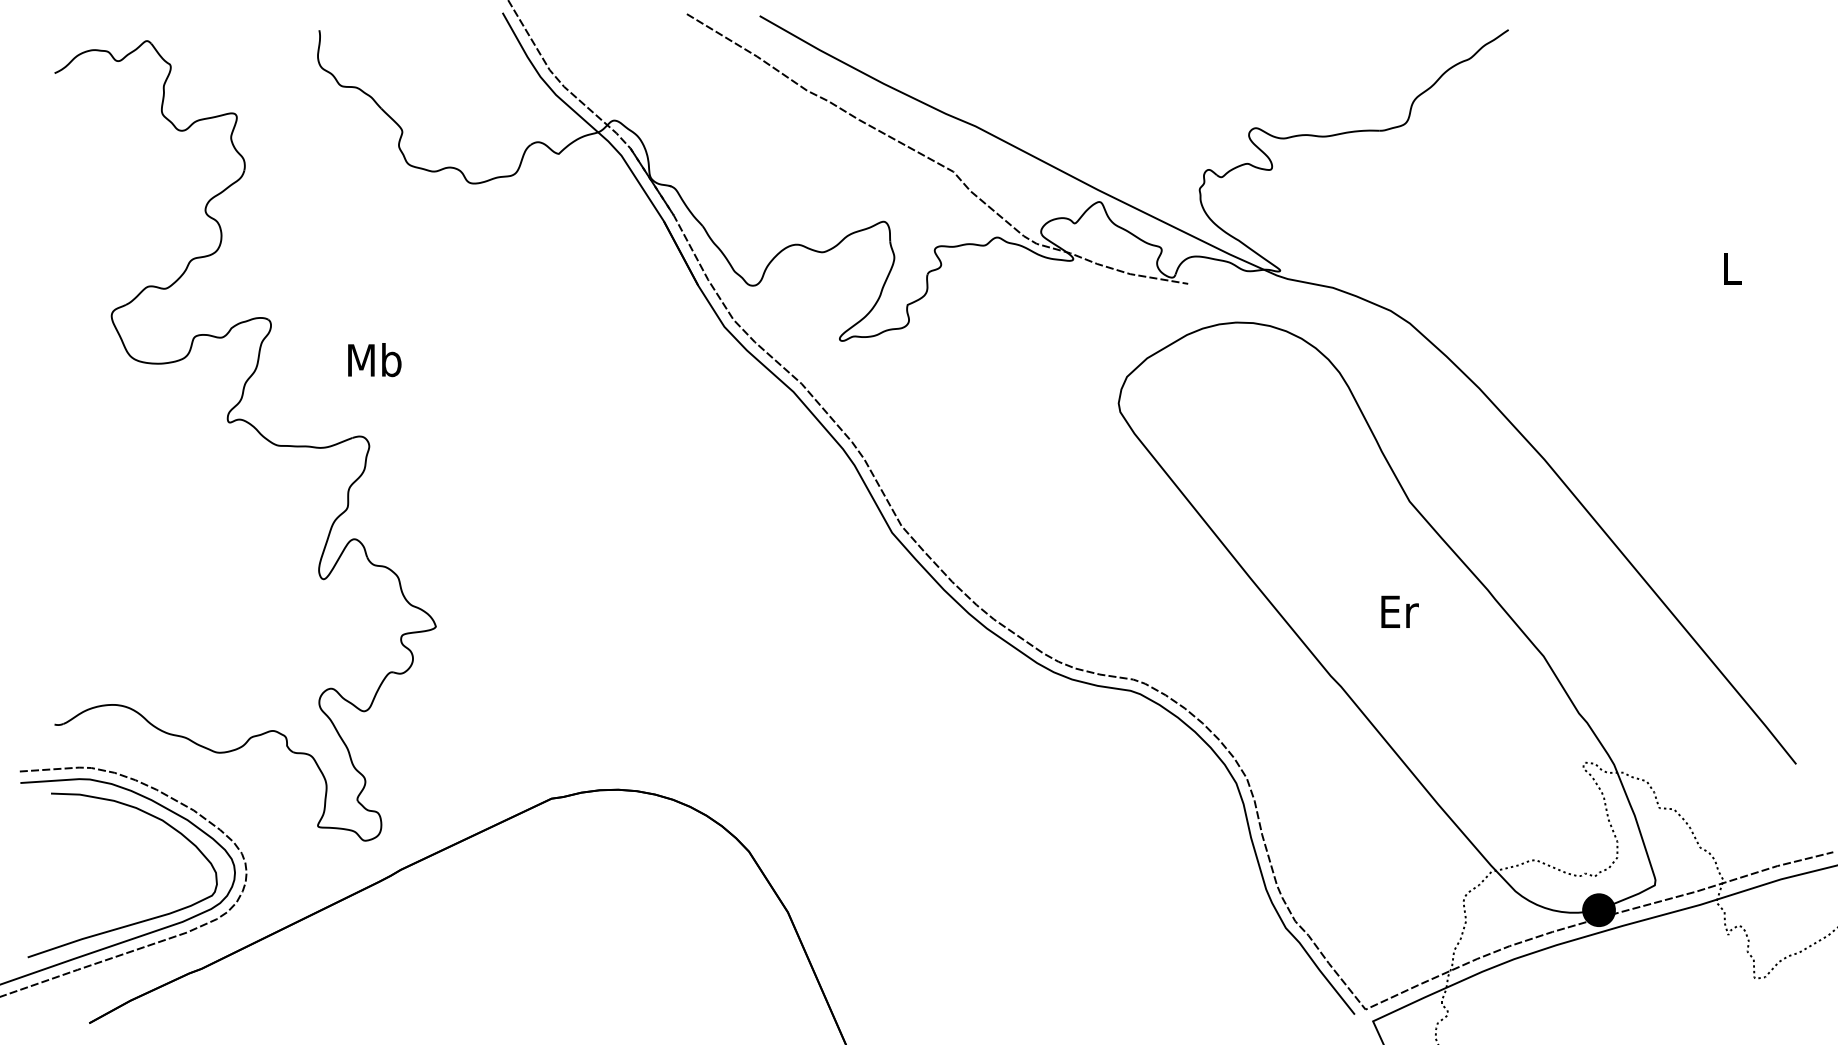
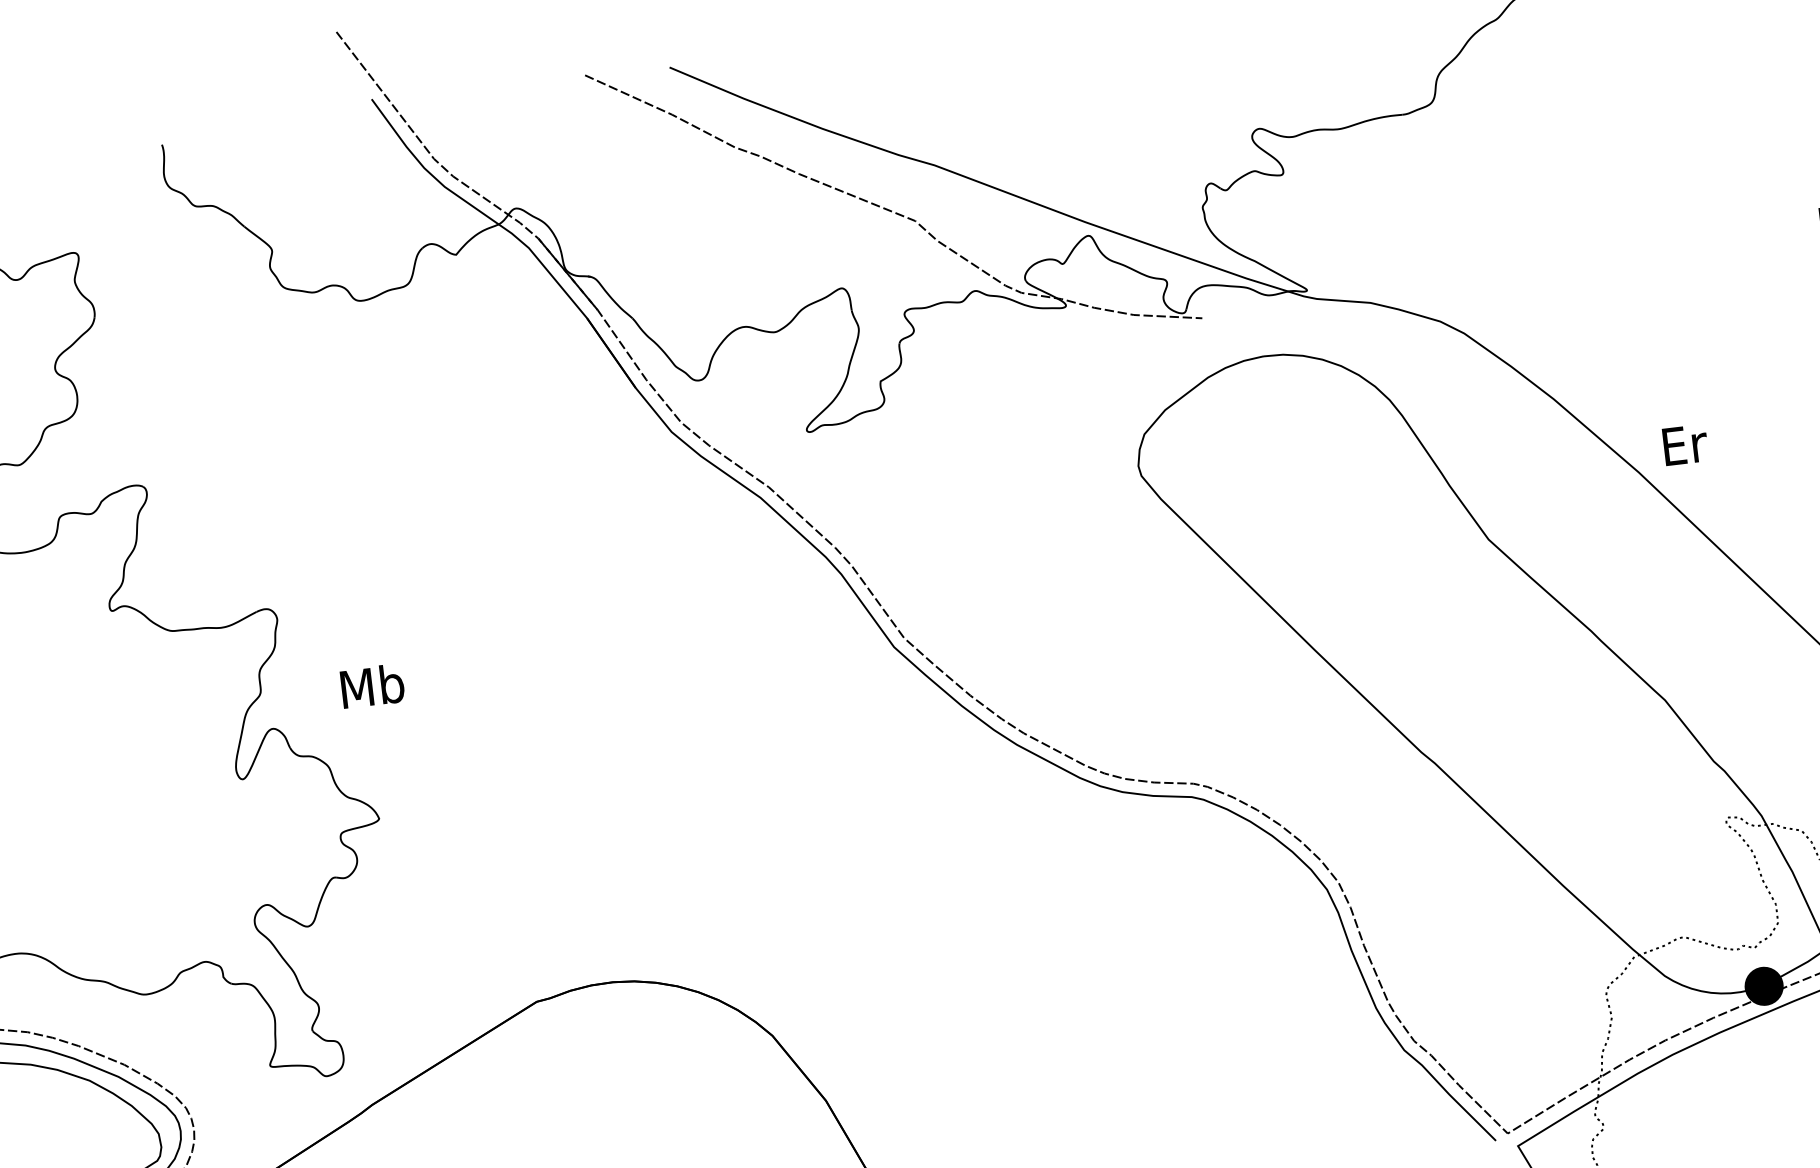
text: (374, 360) -> (372, 686), moved
text: (1399, 611) -> (1684, 444), moved

